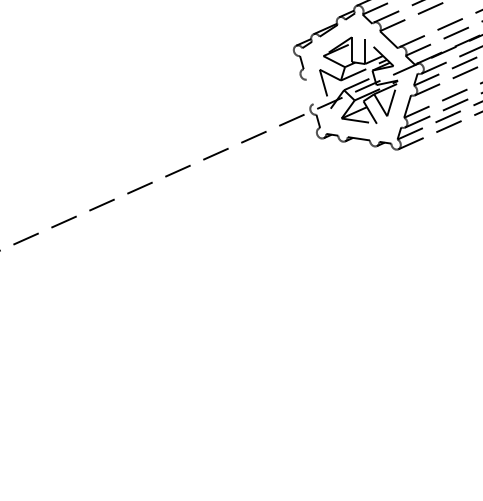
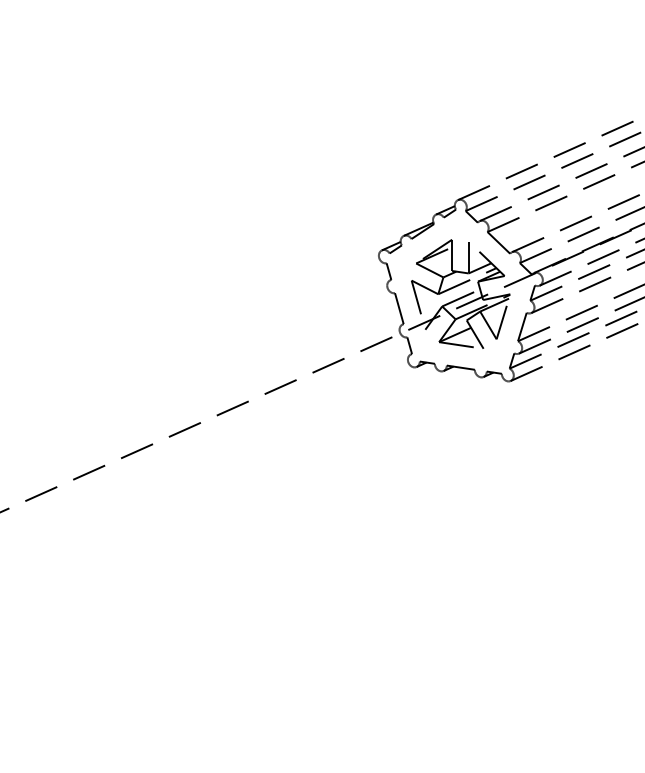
line: (310, 91) -> (399, 308), added

